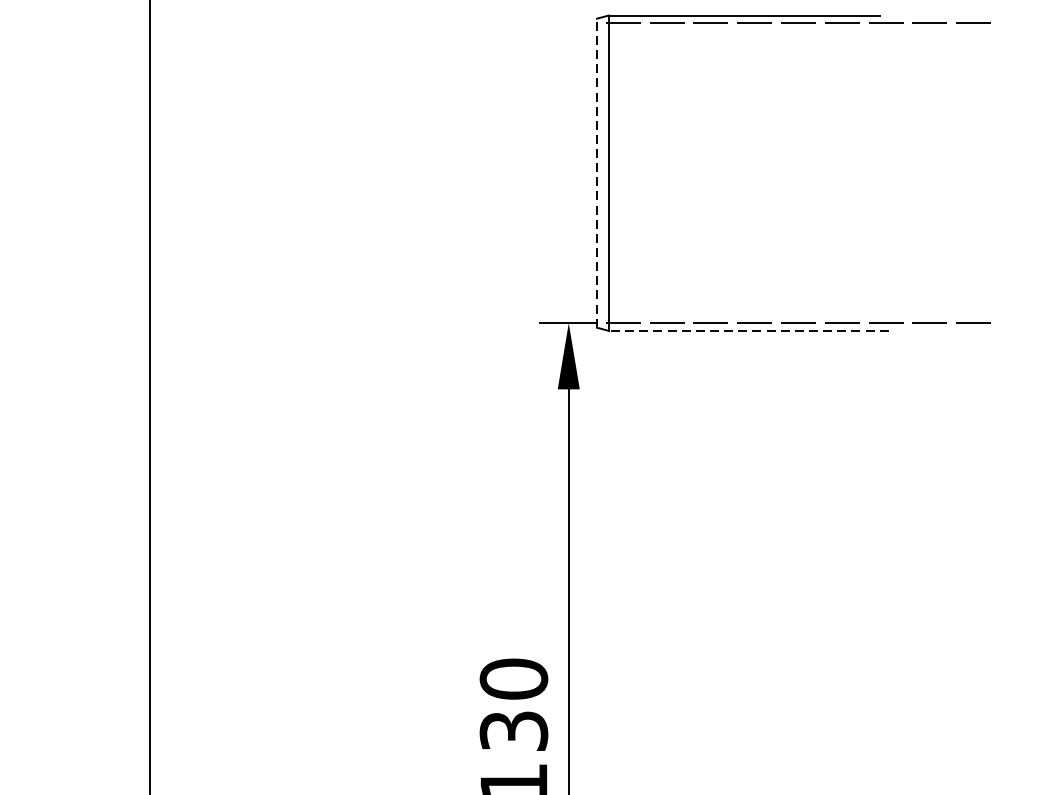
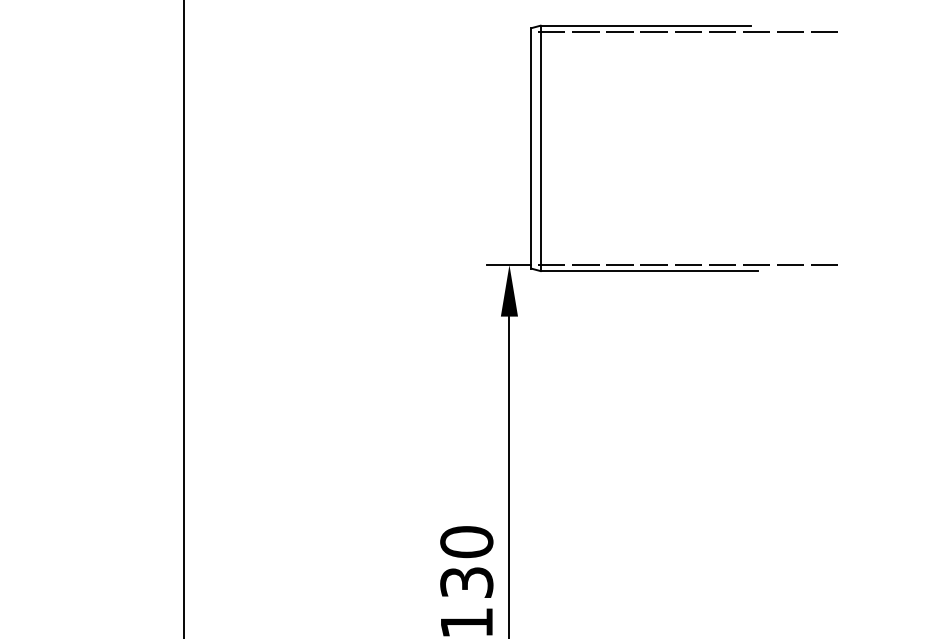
line: (597, 172) -> (531, 147), dashed -> solid
line: (748, 331) -> (649, 271), dashed -> solid

